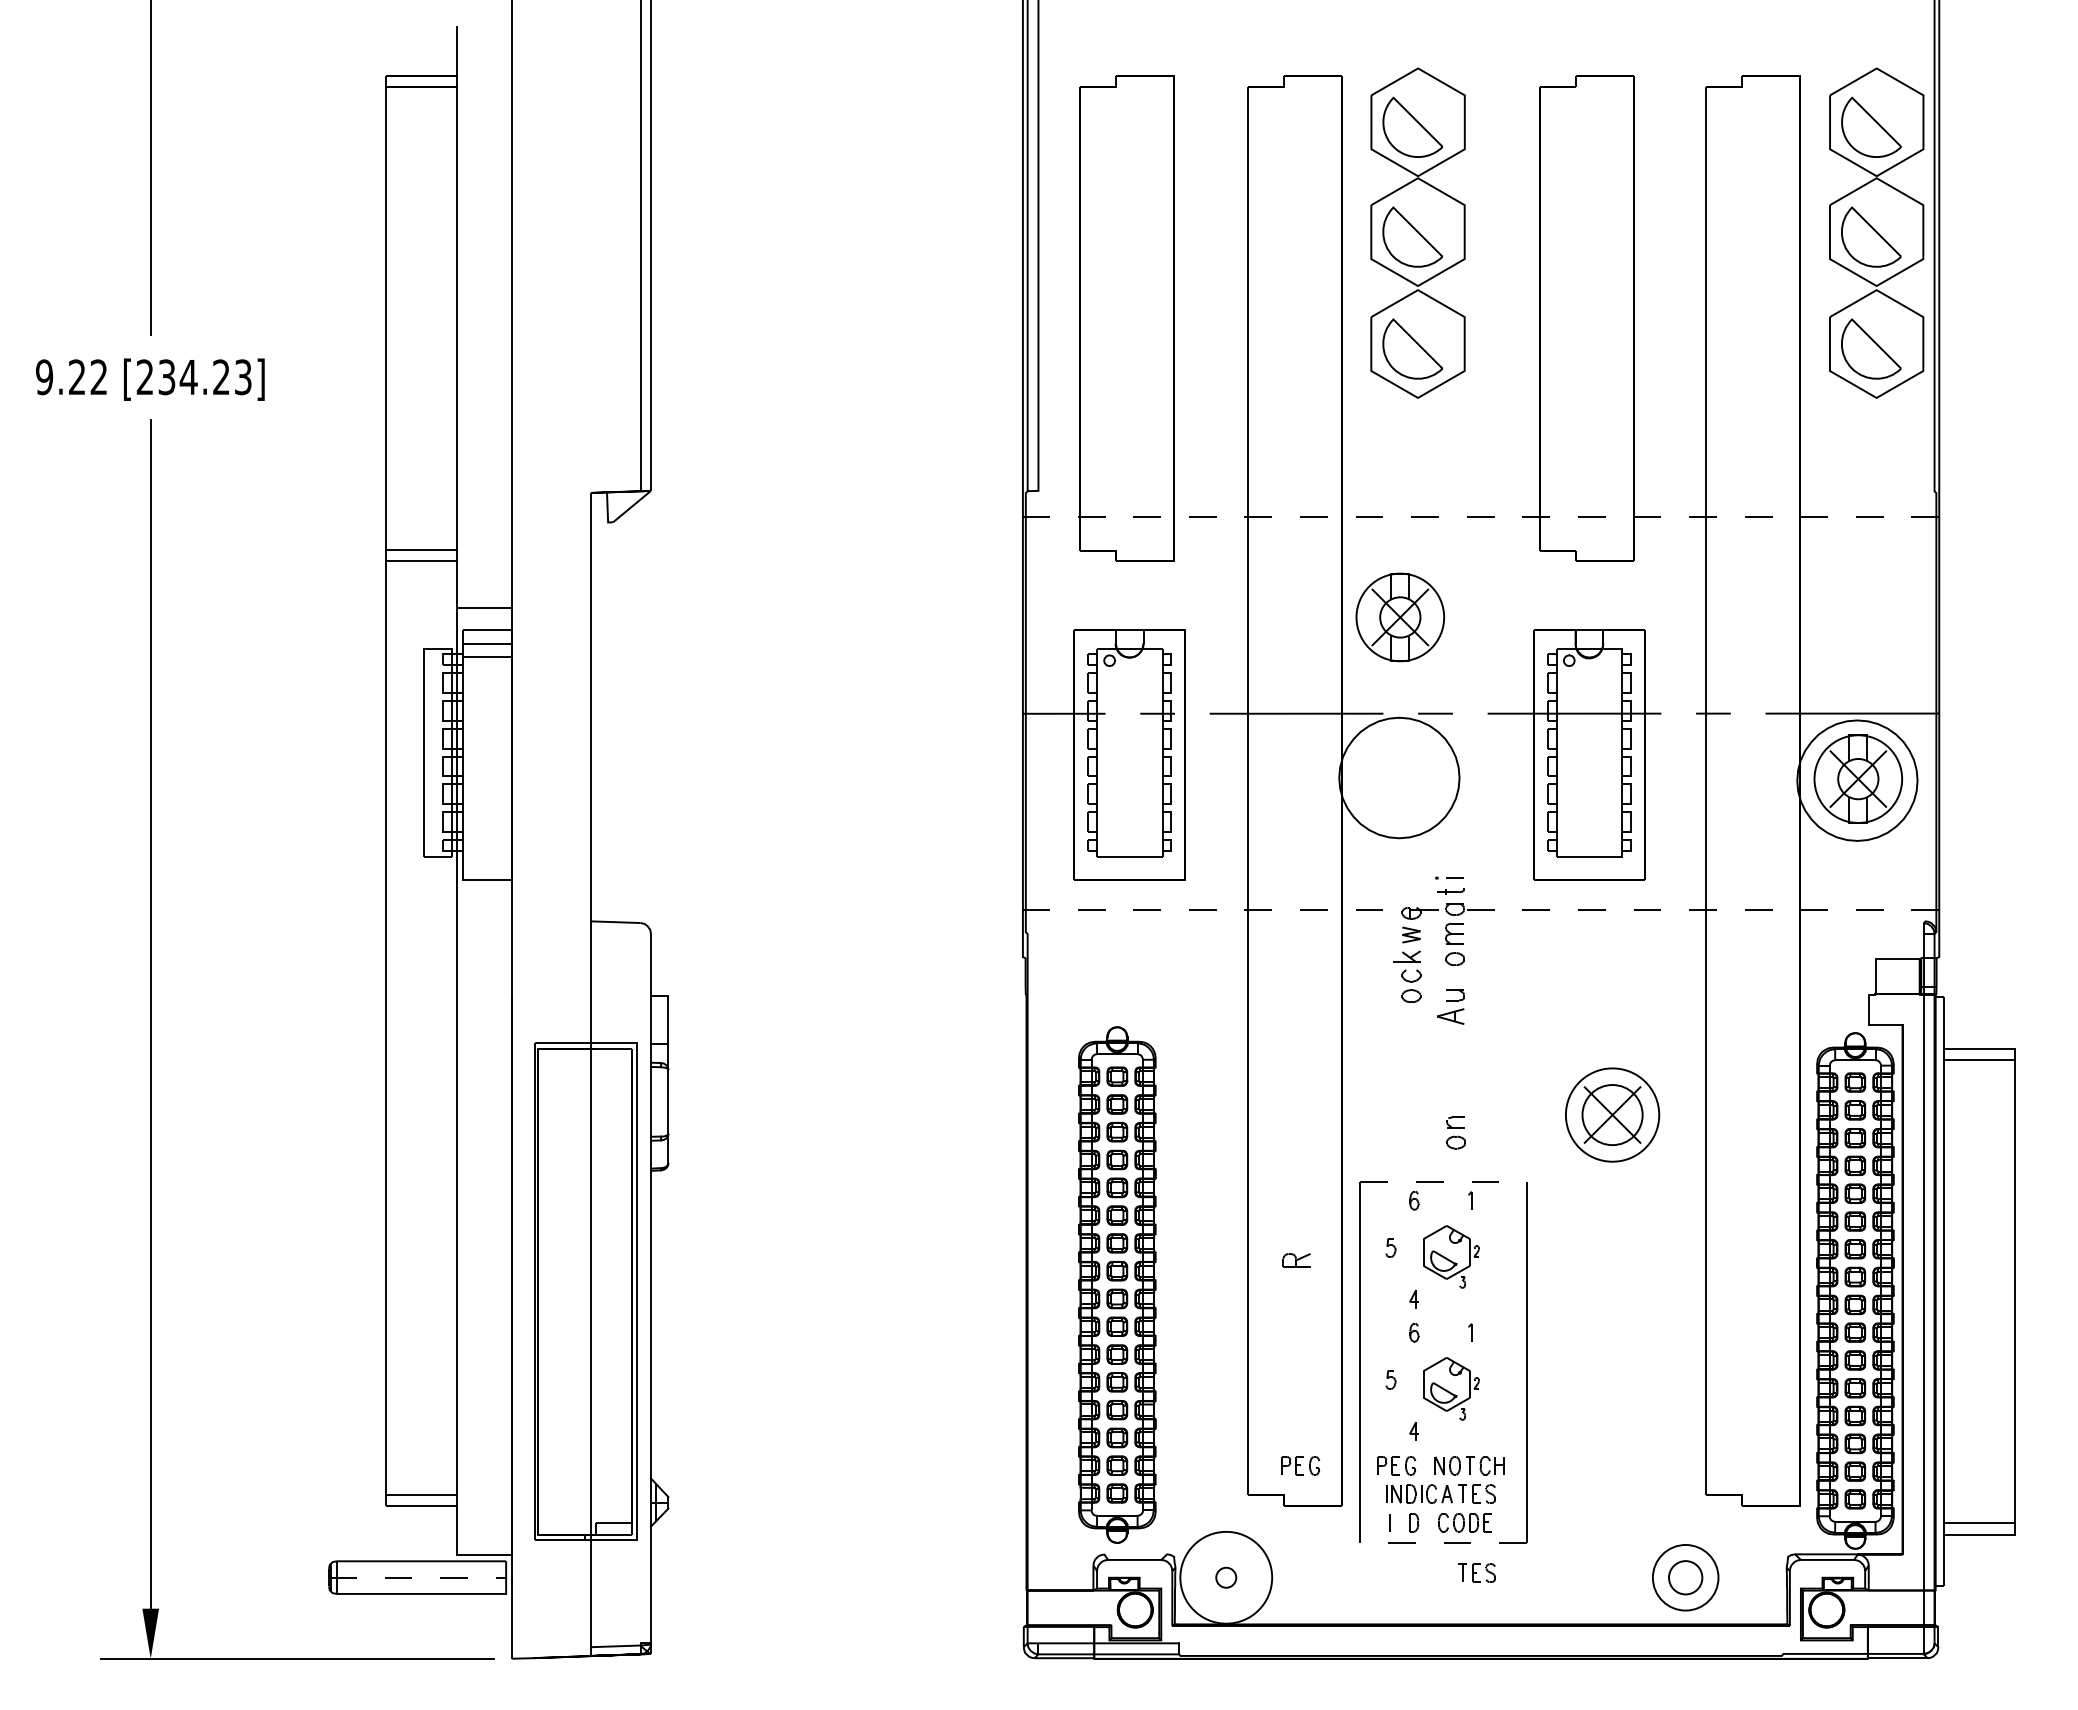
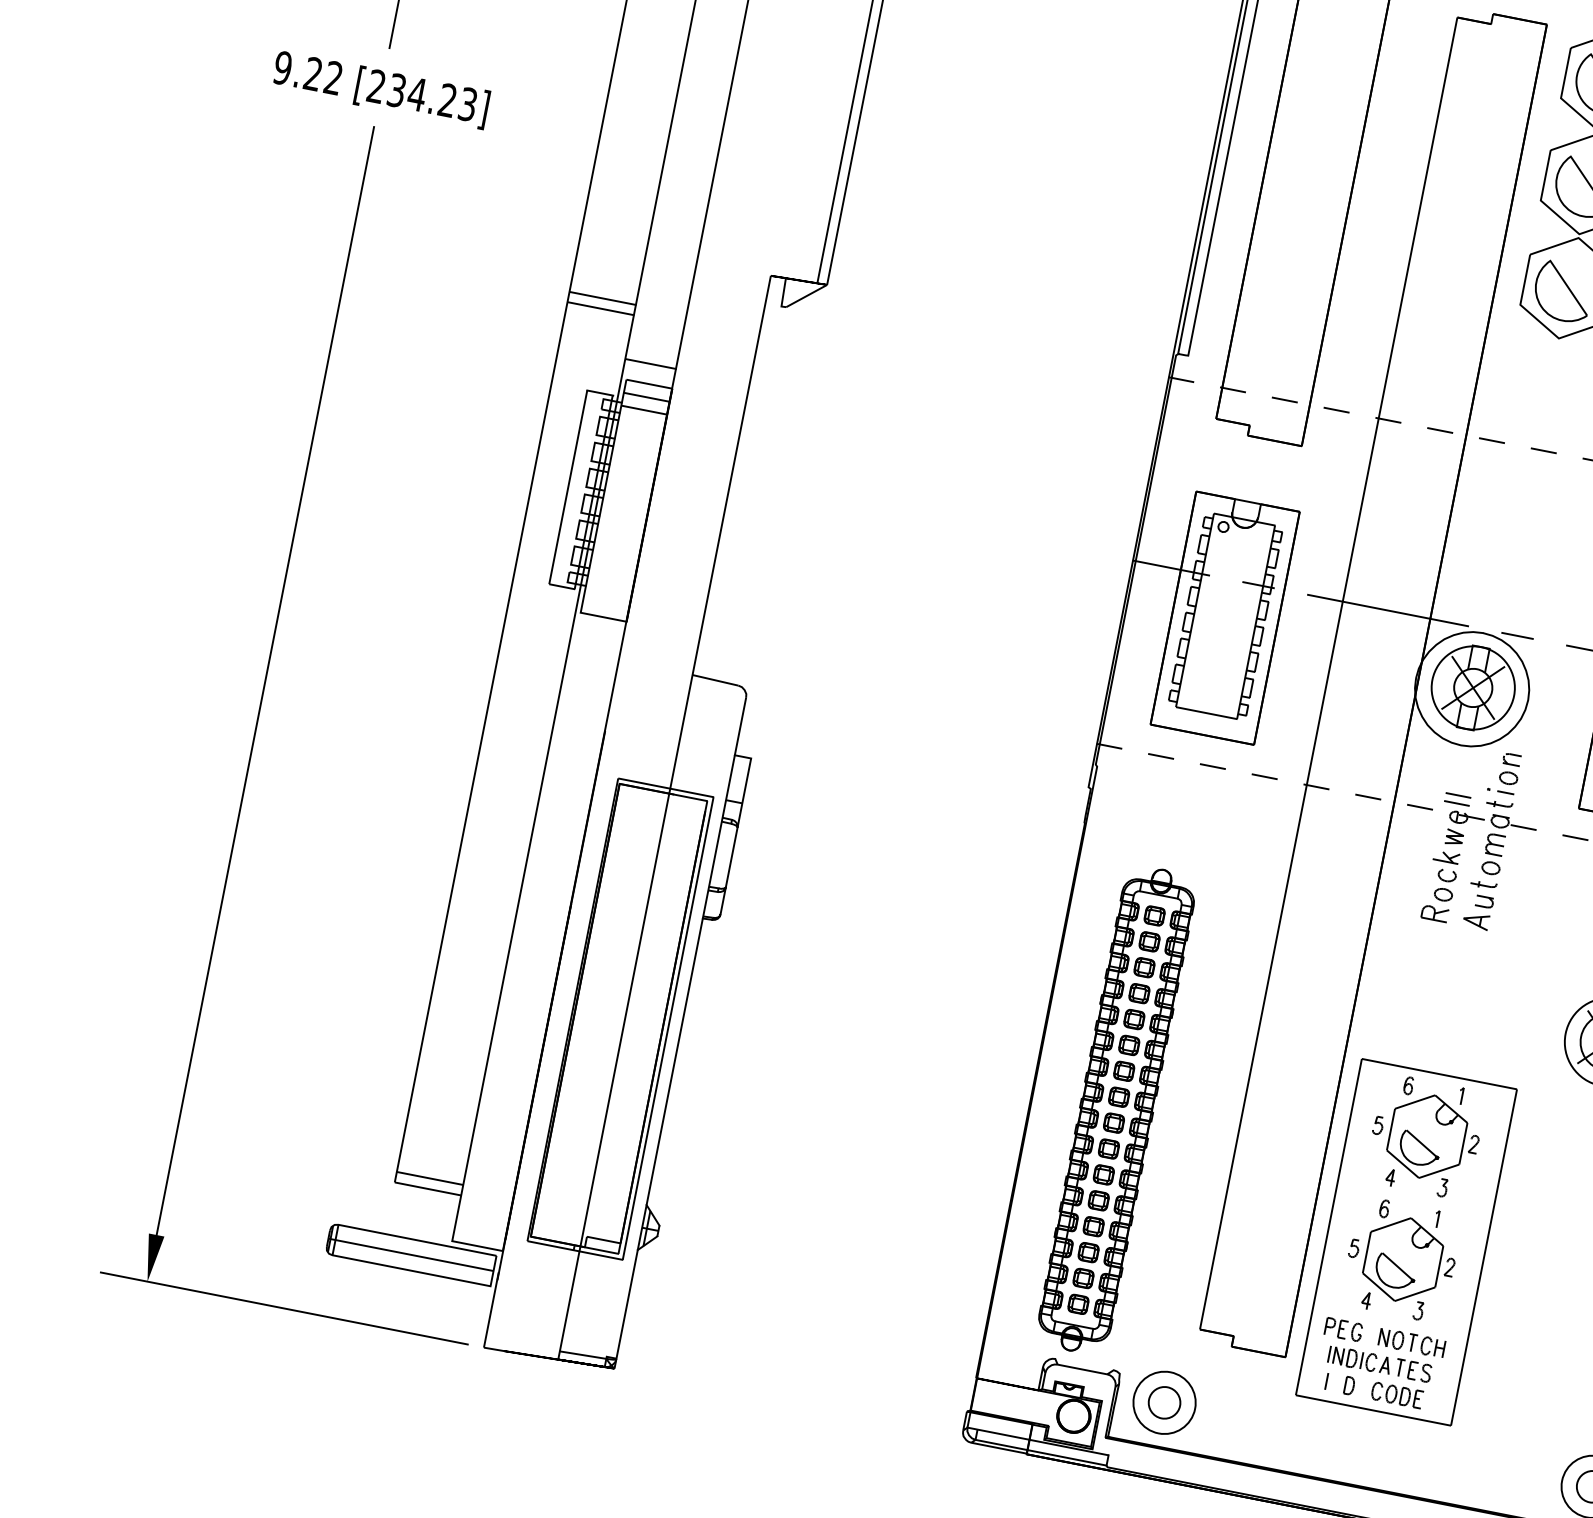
part: (1399, 617) -> (1472, 687), moved
part: (1406, 894) -> (1457, 799), added
part: (1450, 977) -> (1483, 884), added
part: (1455, 1132) -> (1509, 768), moved
line: (1444, 1182) -> (1440, 1074), dashed -> solid
part: (1451, 1256) -> (1433, 1144), size x1.67
part: (1296, 1260) -> (1434, 913), moved
part: (1451, 1388) -> (1409, 1267), size x1.67
part: (1300, 1465) -> (1254, 1311), removed
line: (1443, 1543) -> (1373, 1410), dashed -> solid
part: (1476, 1572) -> (1398, 1443), removed
line: (417, 1577) -> (410, 1254), dashed -> solid
circle: (1225, 1577) -> (1163, 1402), size x1.67
circle: (1226, 1577) -> (1164, 1402), size x0.71

